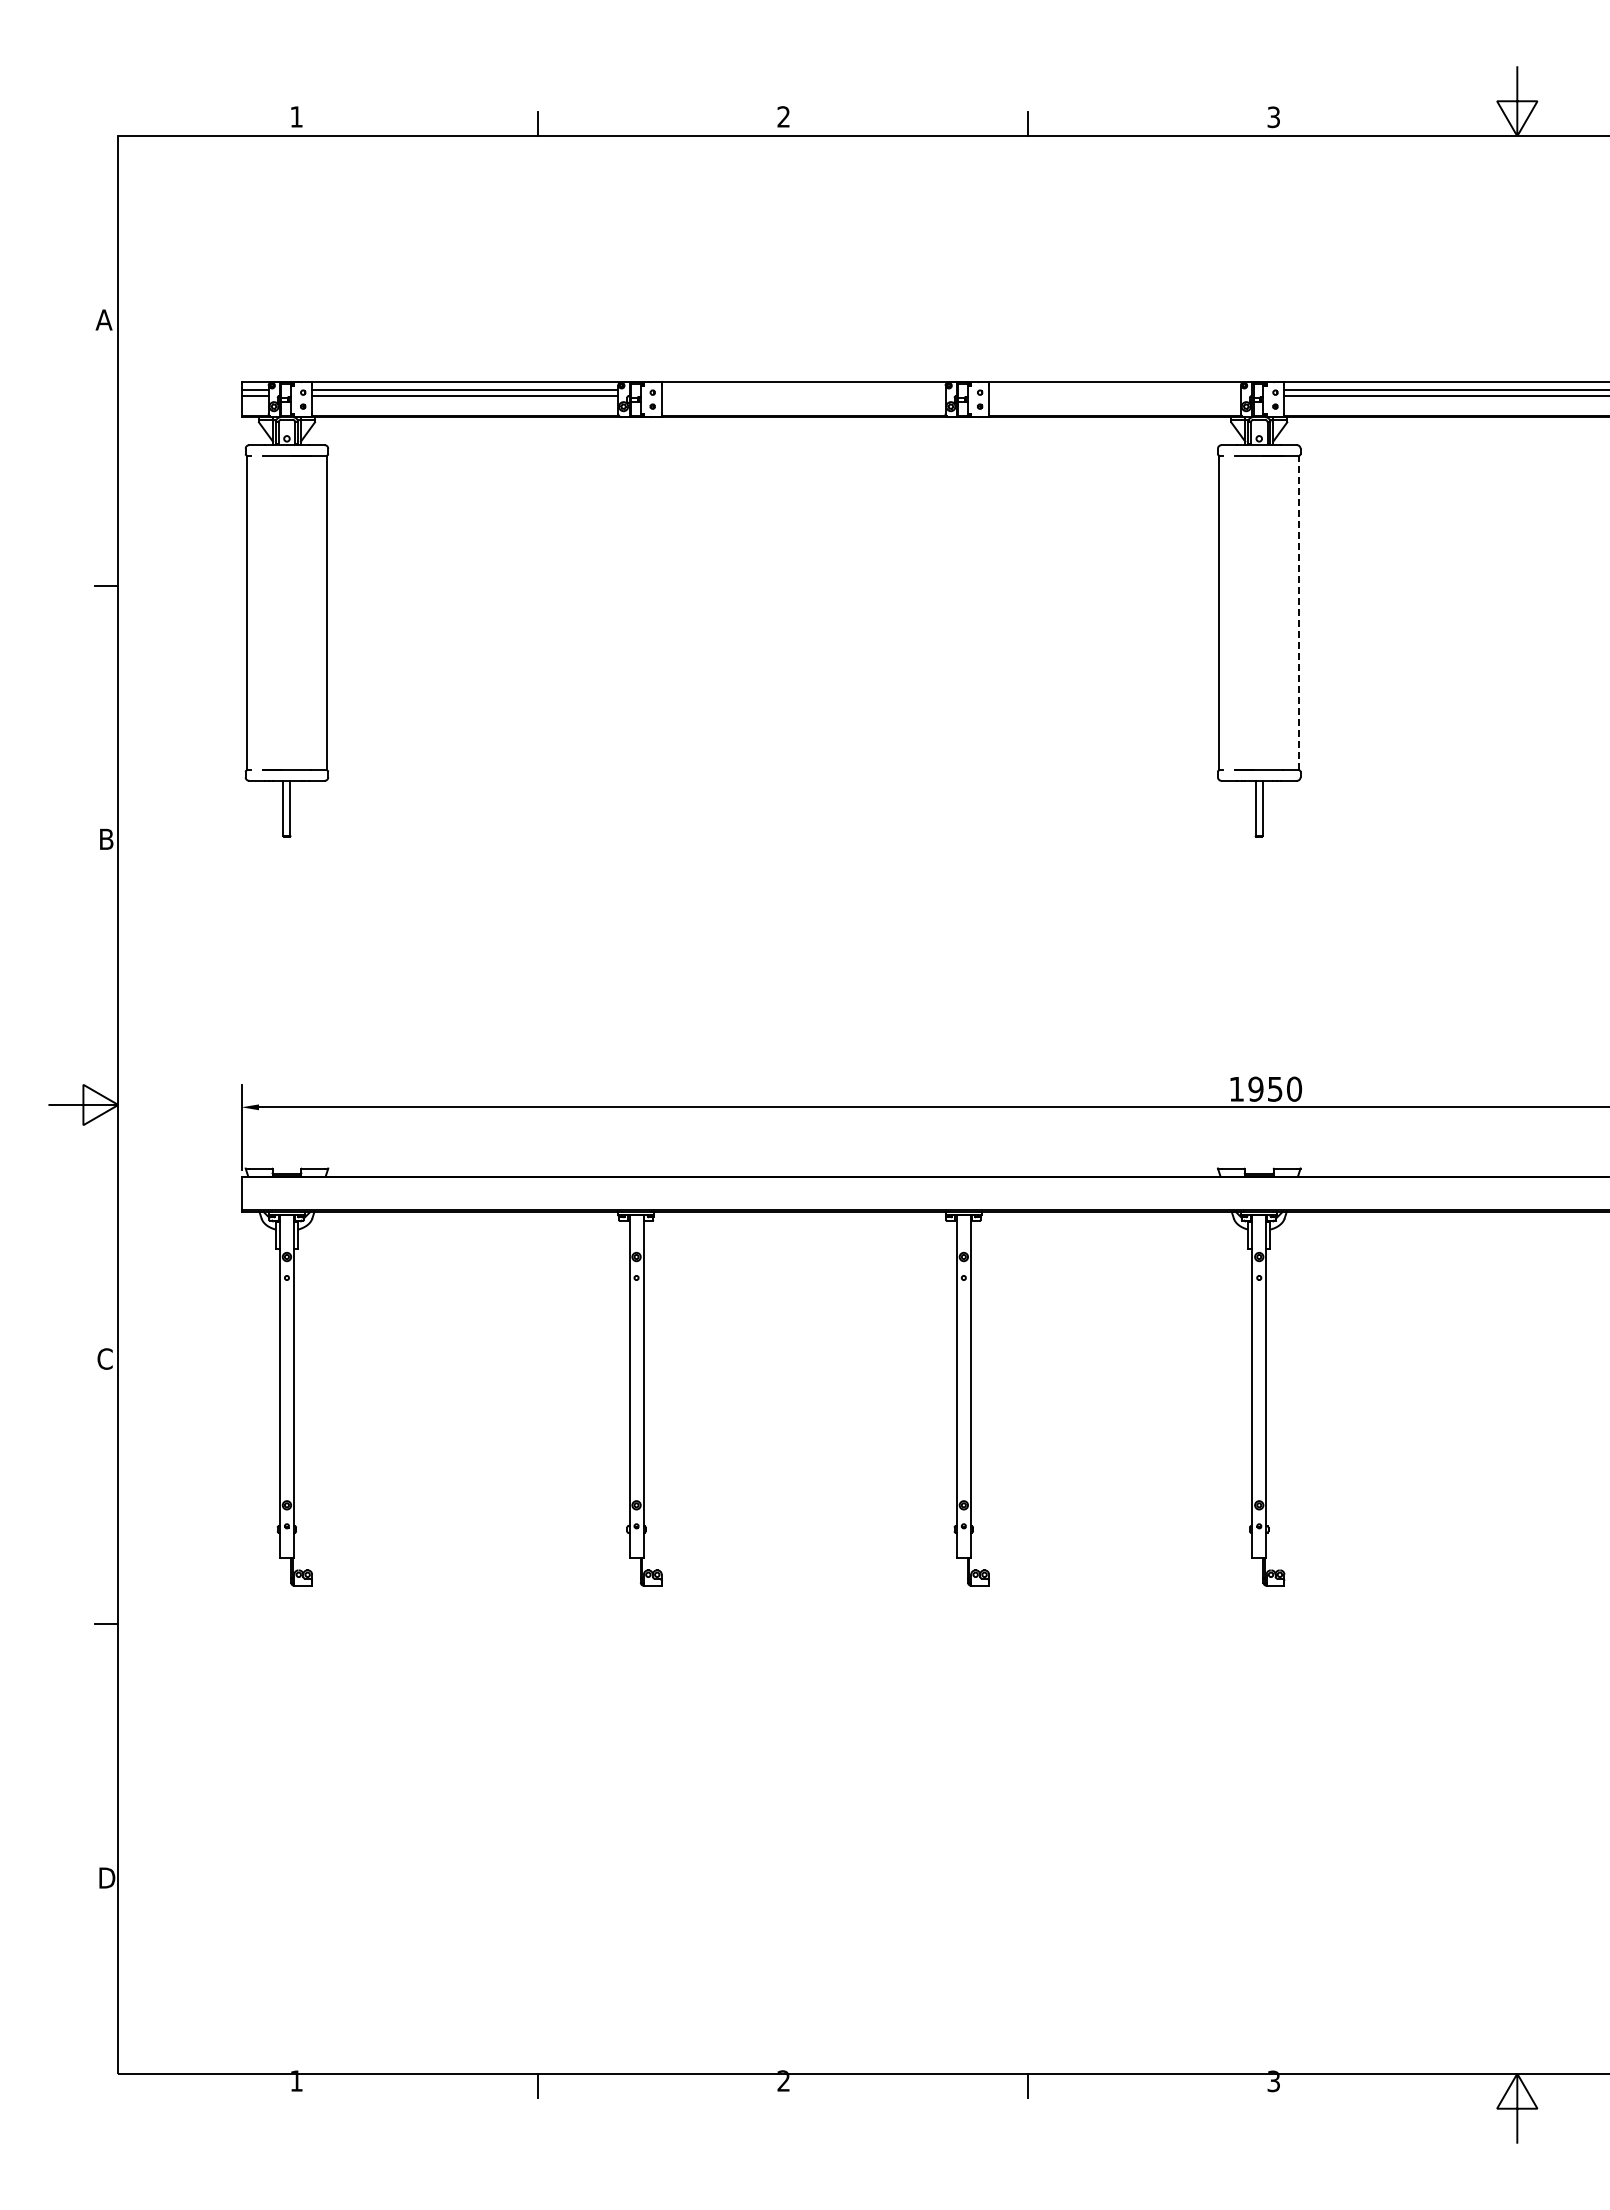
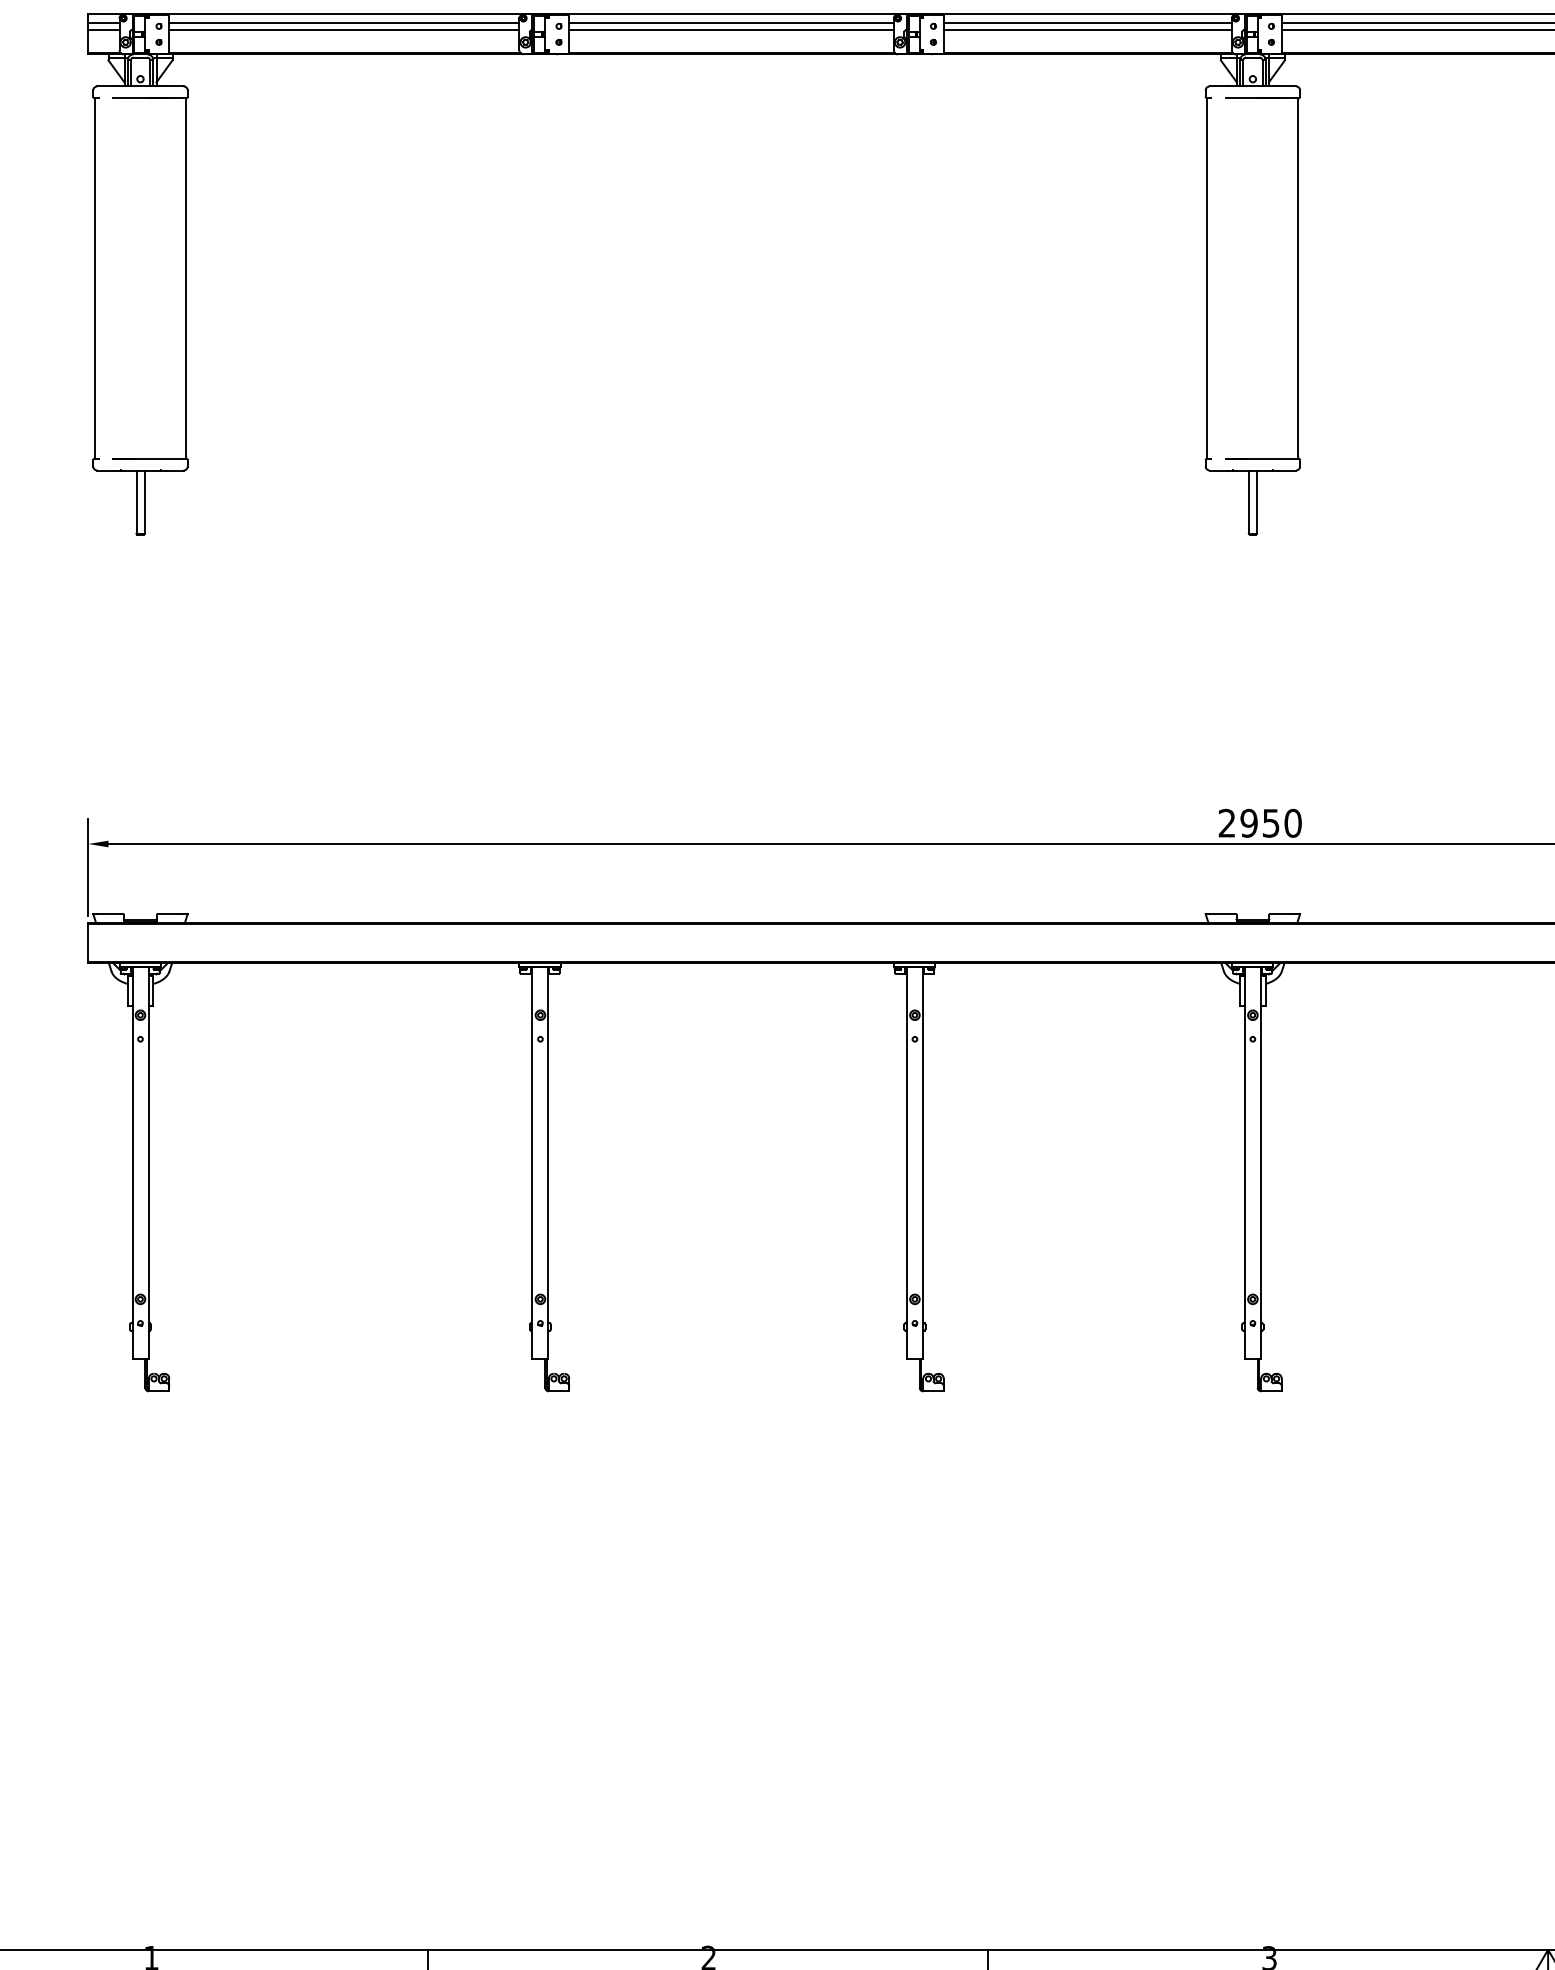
line: (803, 389) -> (731, 22), added
line: (1114, 389) -> (1087, 22), added
line: (803, 395) -> (731, 29), added
line: (1114, 395) -> (1087, 29), added
line: (1299, 612) -> (1298, 277), dashed -> solid
text: (1236, 1088) -> (1226, 822), 1950 -> 2950

